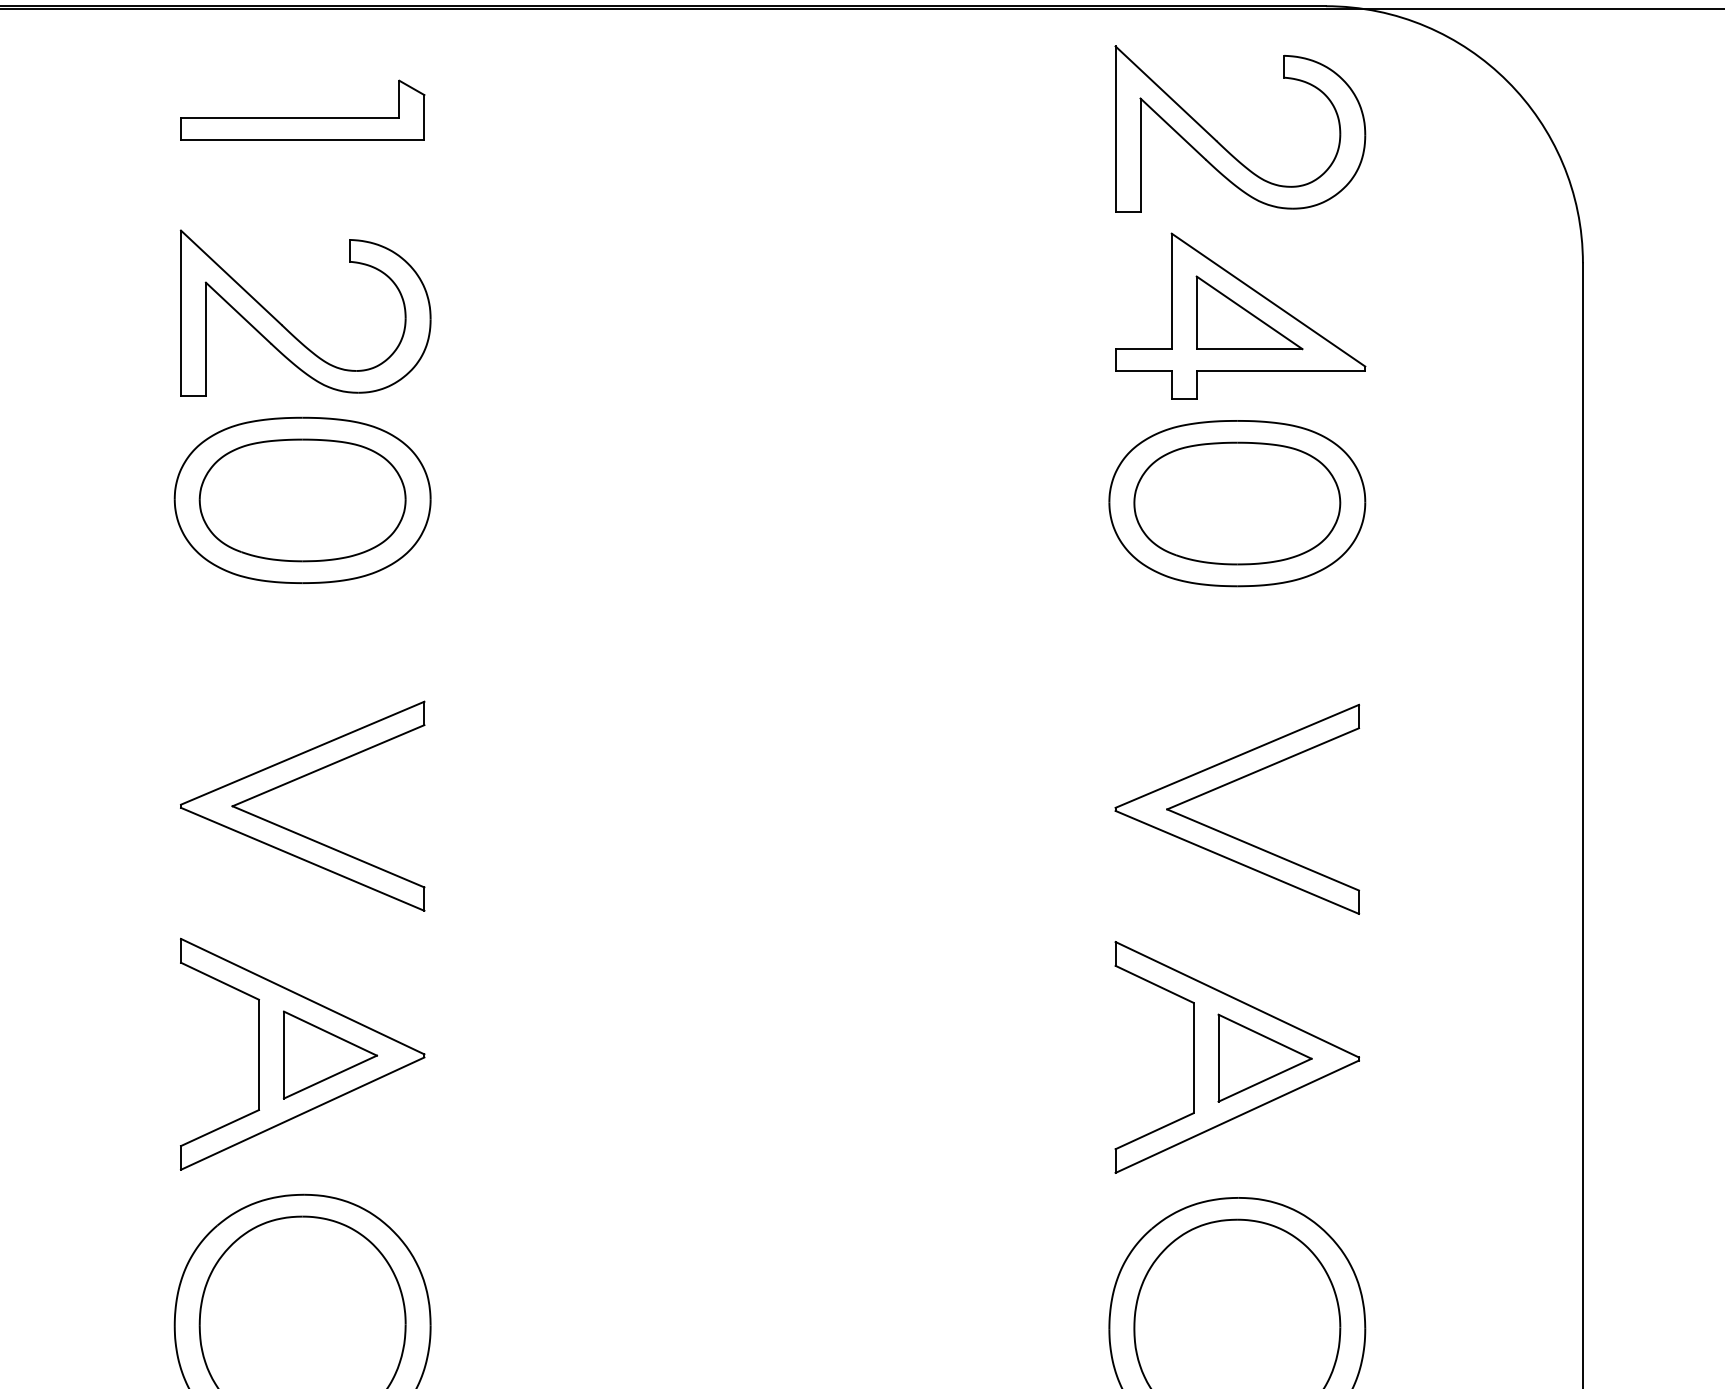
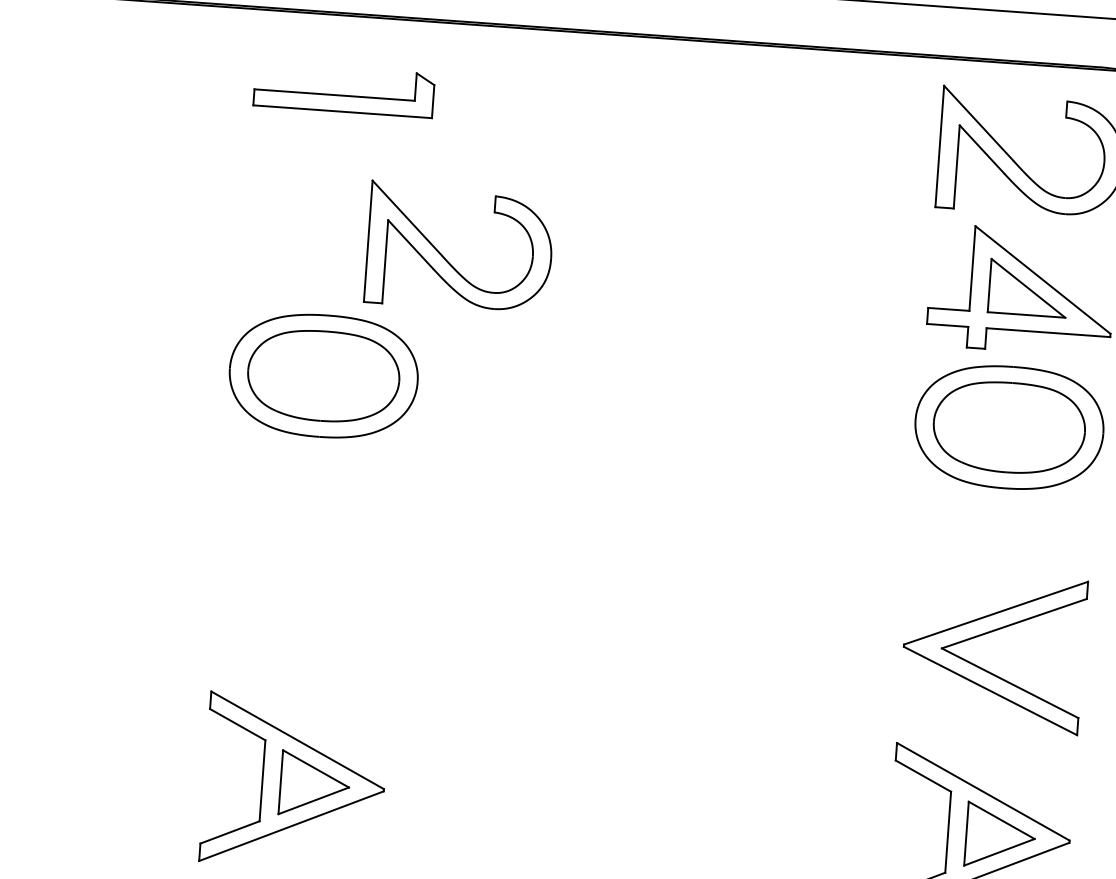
part: (290, 331) -> (447, 260), moved
part: (294, 781) -> (302, 582), removed

